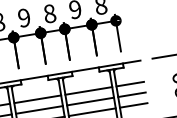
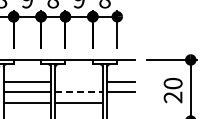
line: (88, 91) -> (78, 81), removed
line: (90, 101) -> (79, 92), solid -> dashed
line: (134, 105) -> (121, 103), removed

